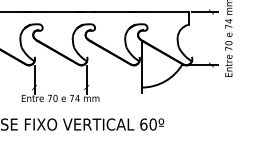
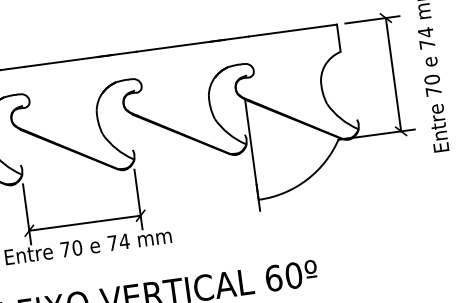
line: (211, 38) -> (393, 74), added
line: (60, 87) -> (84, 223), added

